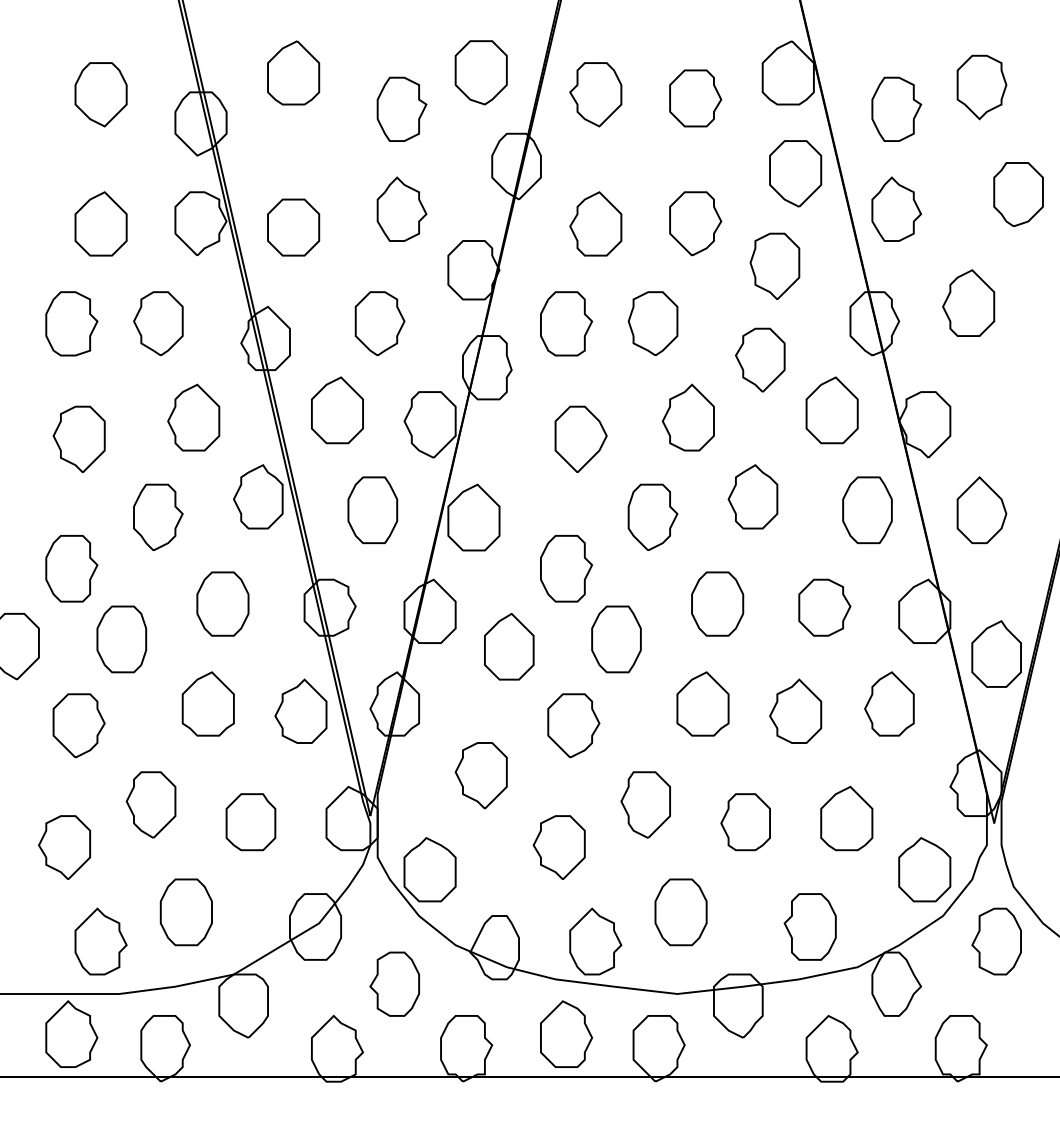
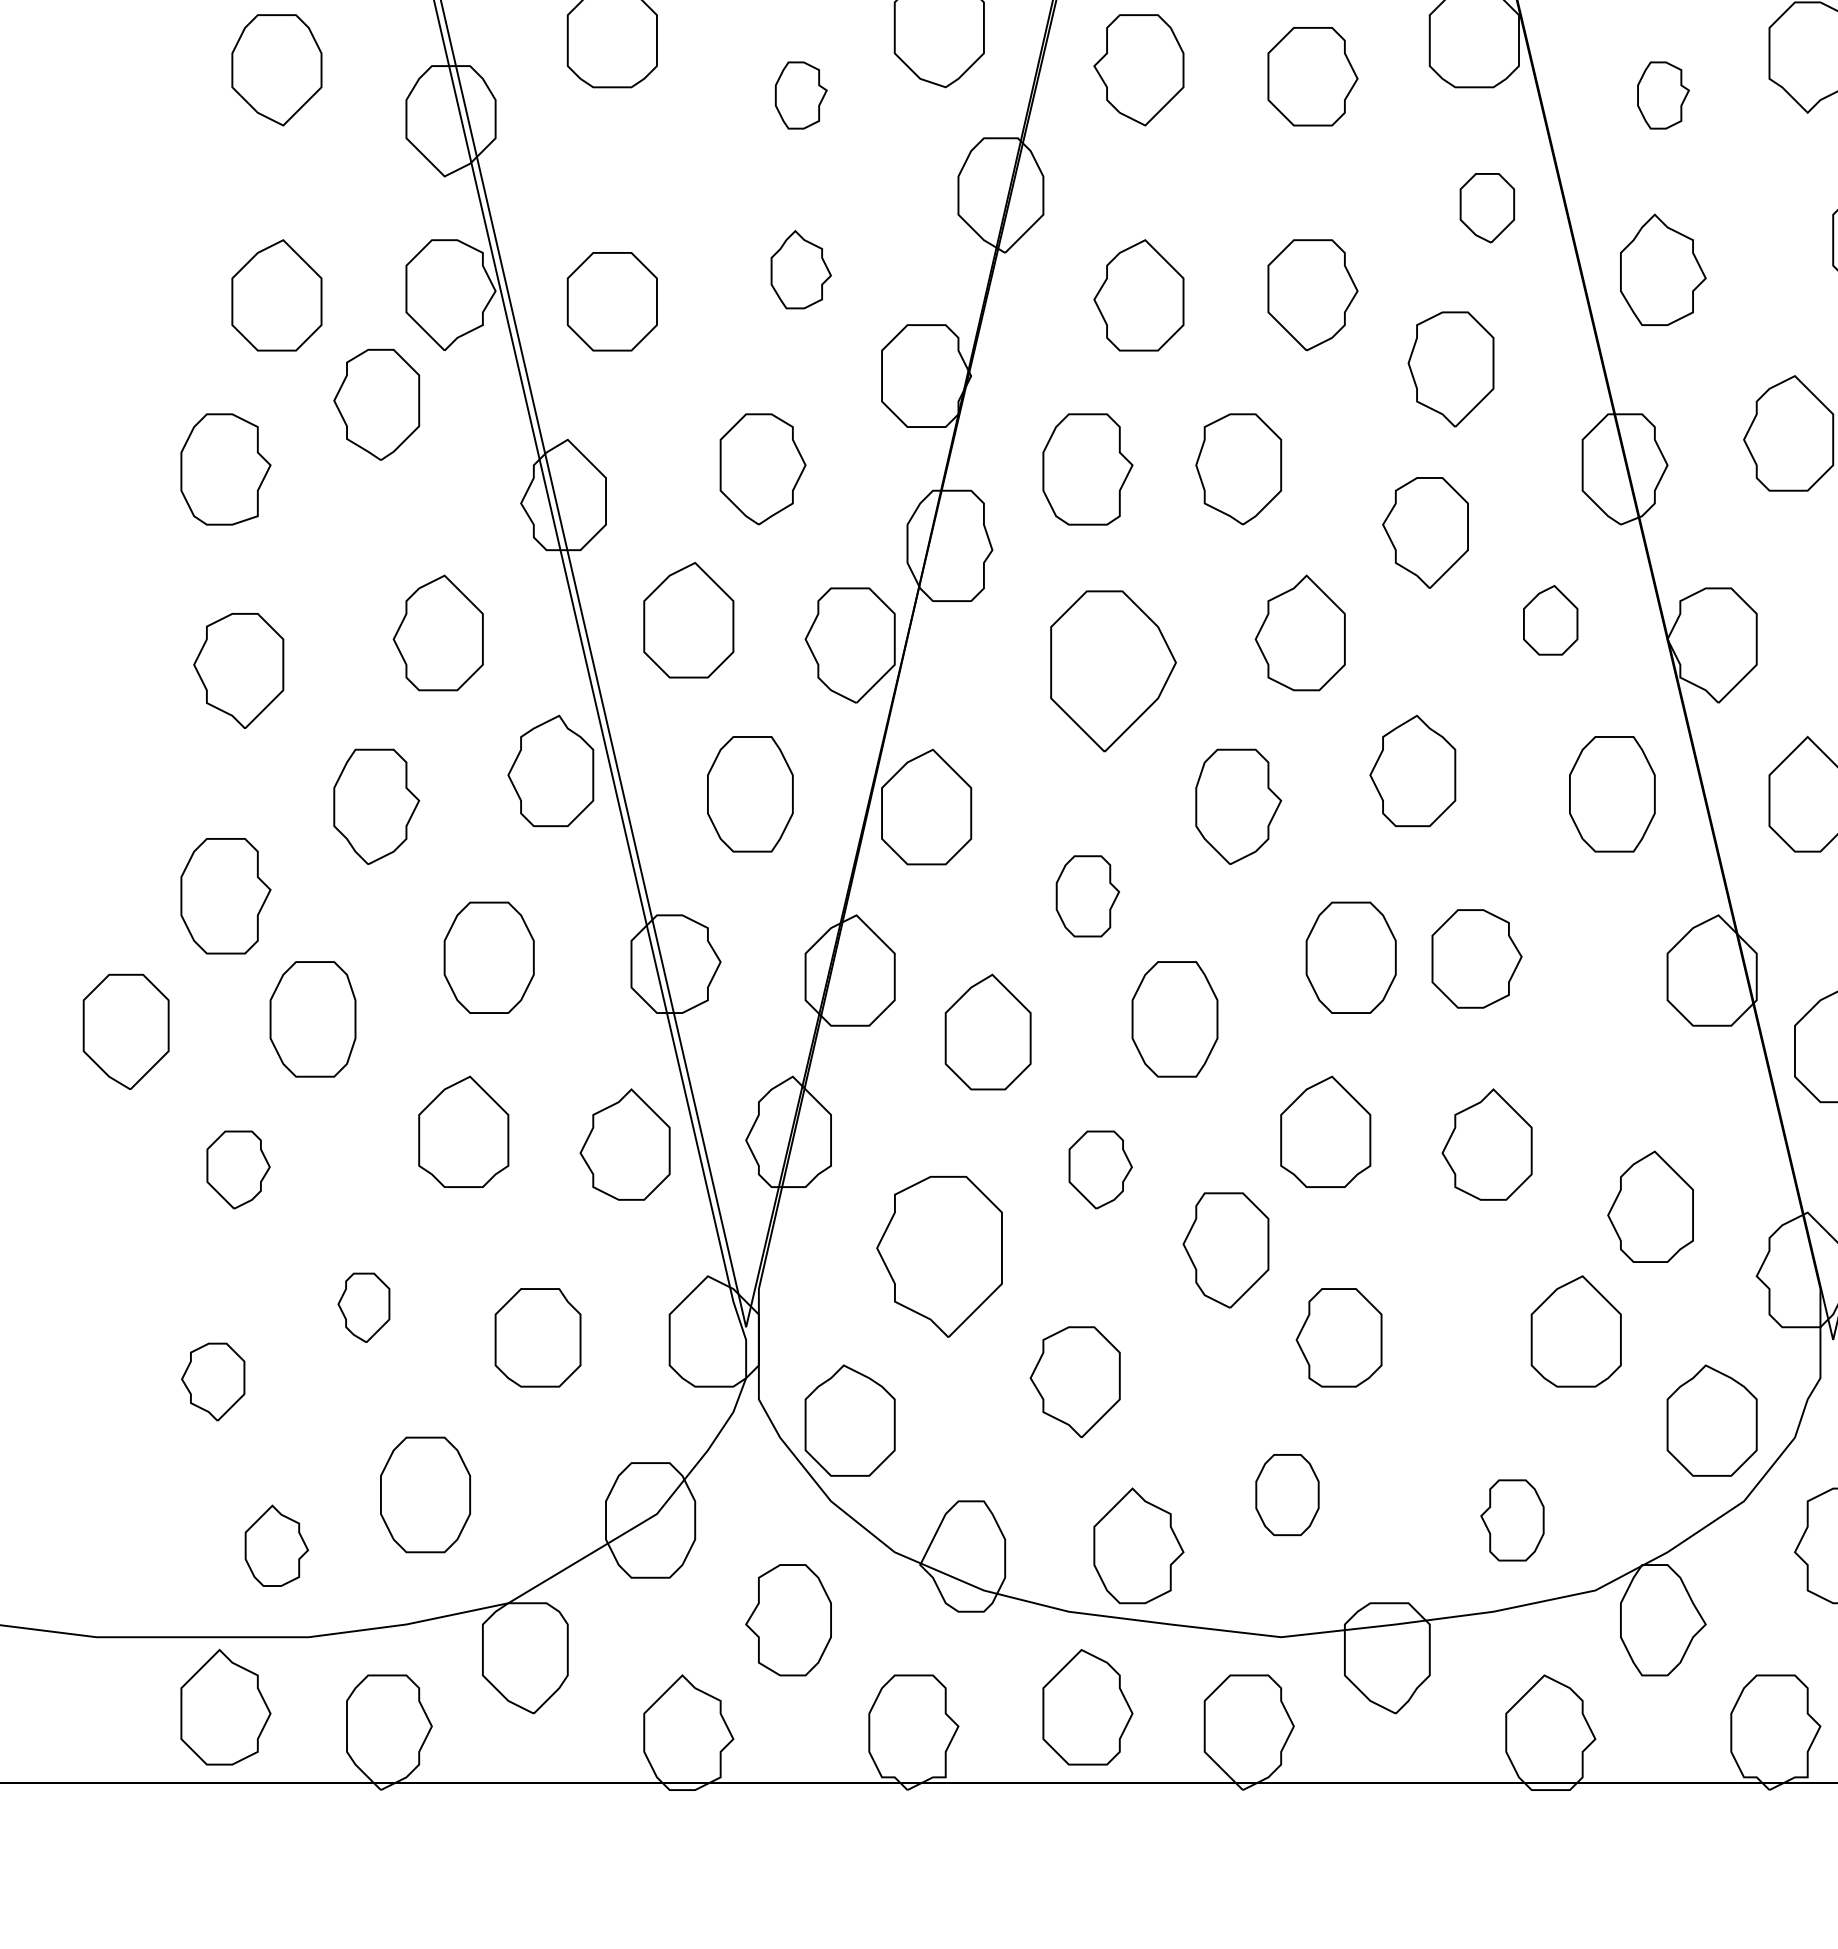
part: (401, 108) -> (800, 94), size x0.6
part: (896, 108) -> (1662, 94), size x0.6
part: (795, 173) -> (1486, 207), size x0.6
part: (401, 208) -> (800, 268), size x0.7
part: (158, 323) -> (376, 404), moved
part: (831, 410) -> (1549, 620), size x0.6
part: (580, 438) -> (1112, 669), size x1.4
part: (566, 568) -> (1087, 895), size x0.7
part: (824, 607) -> (1476, 958), moved
part: (889, 703) -> (1650, 1205), moved
part: (78, 725) -> (237, 1169), size x0.7
part: (573, 725) -> (1100, 1169), size x0.7
part: (480, 775) -> (938, 1256), size x1.4
part: (150, 804) -> (363, 1307), size x0.6
part: (645, 804) -> (1225, 1249), moved
part: (745, 822) -> (1338, 1338), moved
part: (64, 847) -> (213, 1381), size x0.7
part: (680, 912) -> (1286, 1495), size x0.7
part: (809, 926) -> (1511, 1519), size x0.7
part: (100, 941) -> (275, 1545), size x0.7

